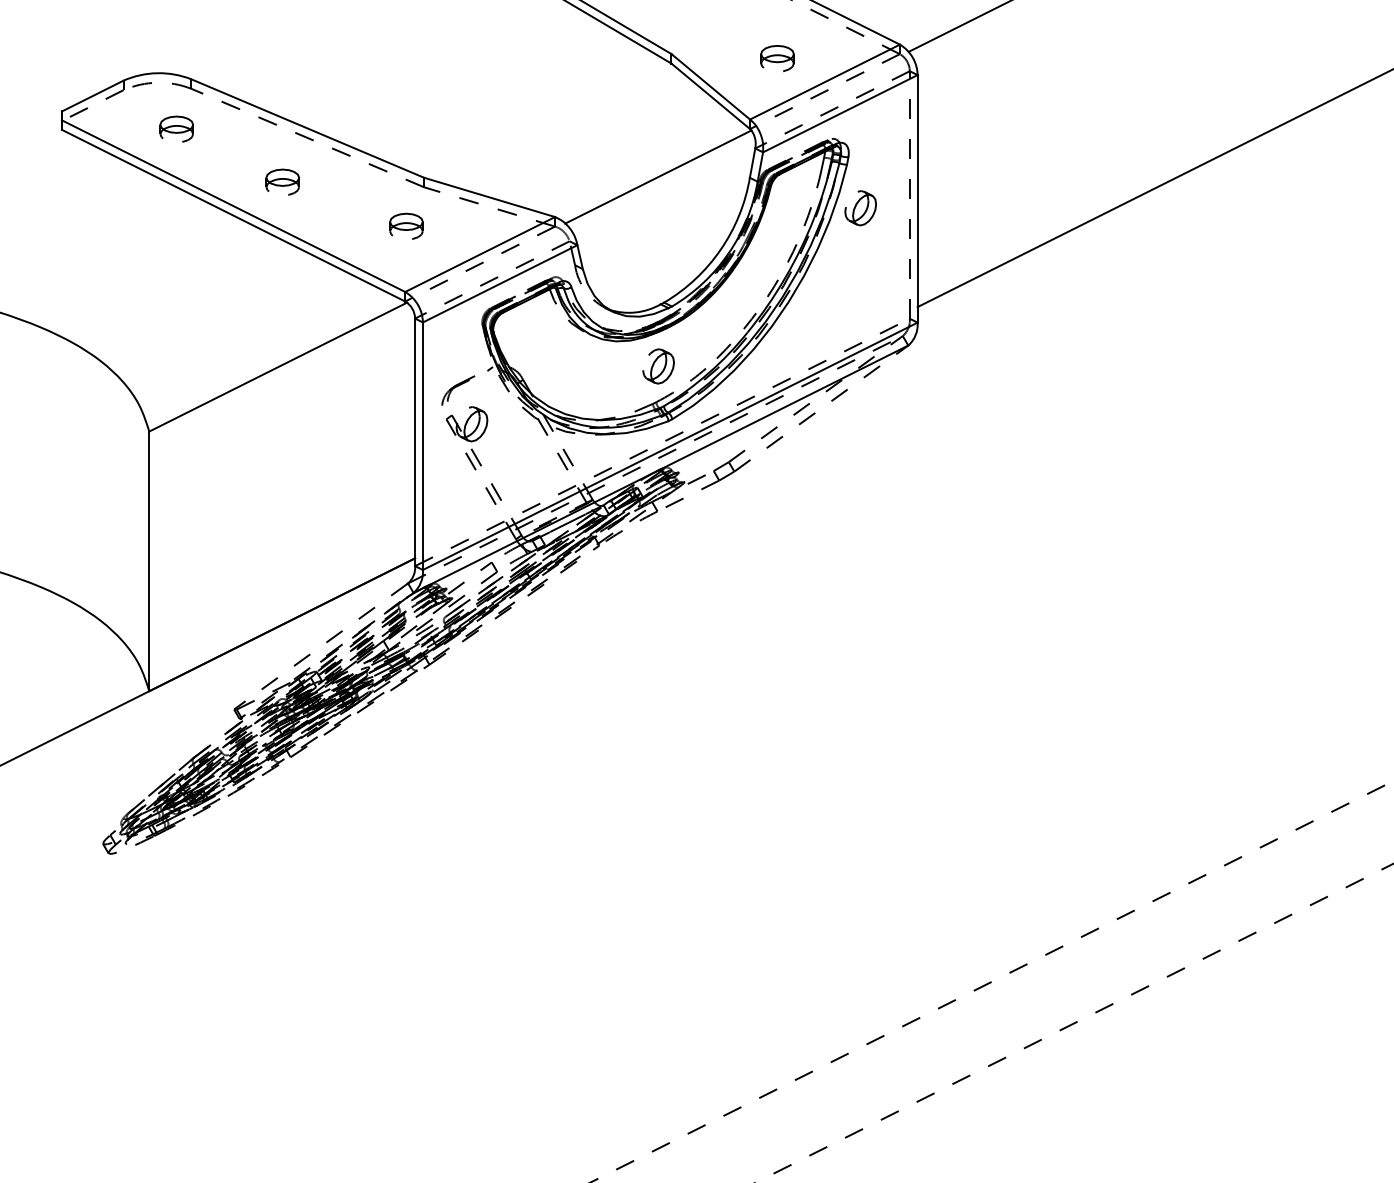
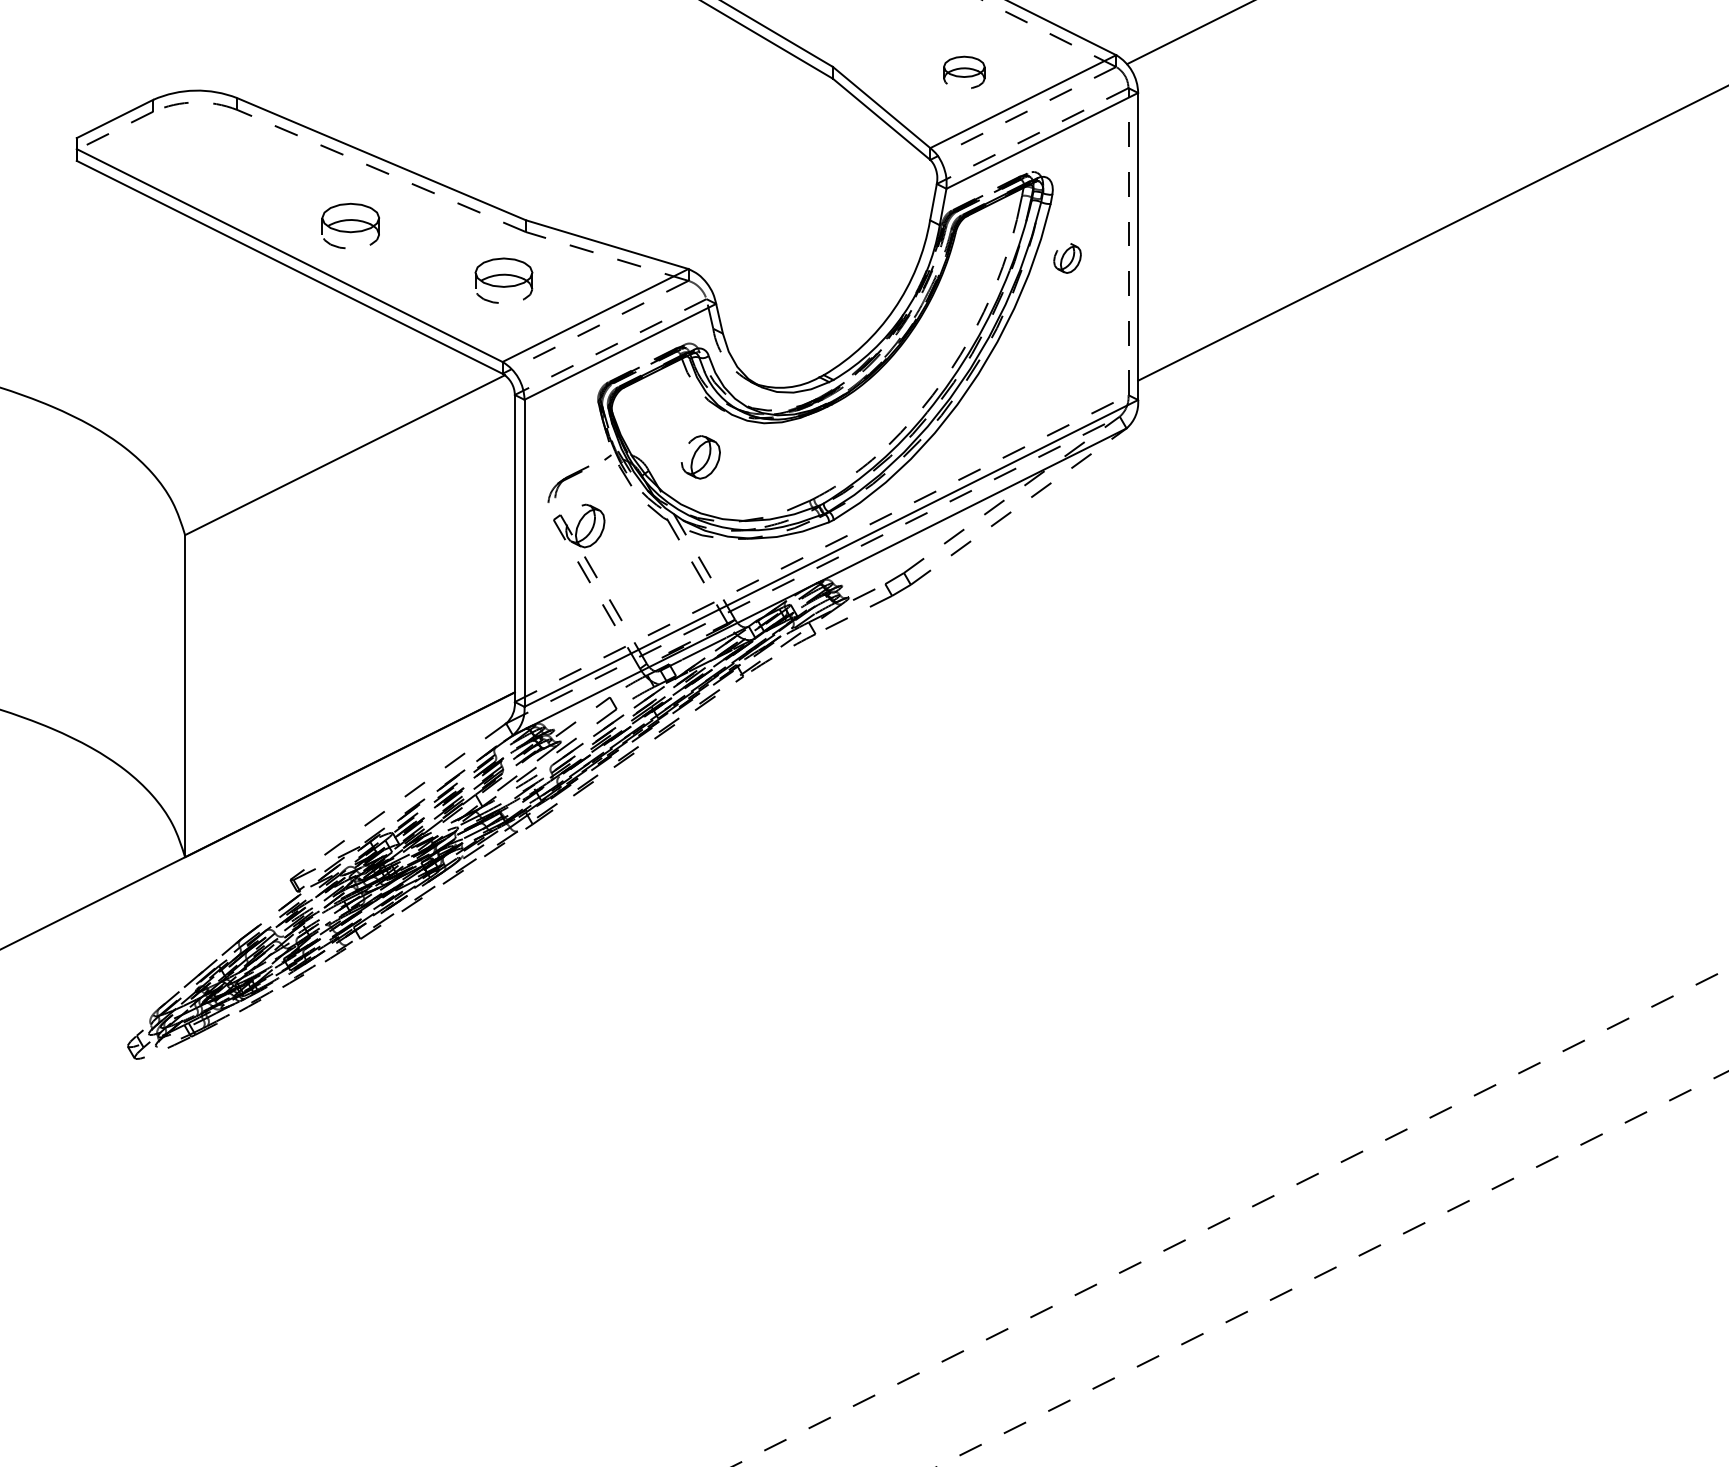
part: (177, 128) -> (219, 159), removed
line: (658, 177) -> (816, 219), removed
part: (282, 181) -> (350, 225), size x1.4
part: (860, 207) -> (1067, 257), size x0.7
part: (406, 226) -> (504, 280), size x1.4
part: (658, 366) -> (700, 457), moved

